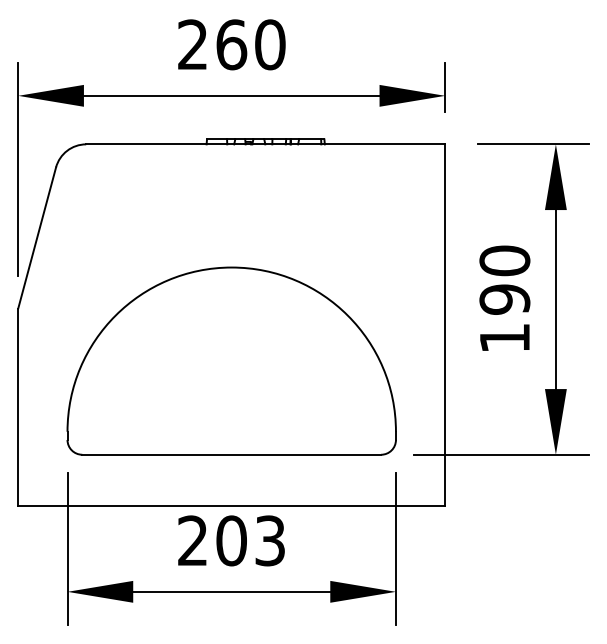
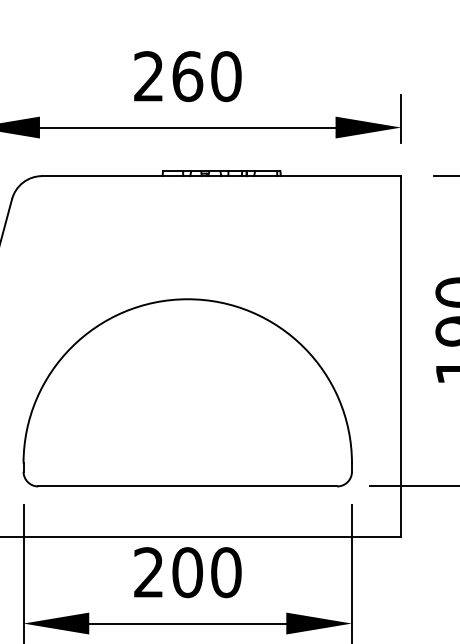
text: (270, 540) -> (226, 572), 203 -> 200

